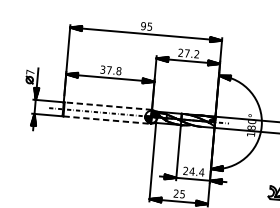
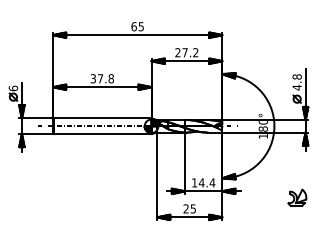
text: (142, 25) -> (133, 26), 95 -> 65
text: (30, 72) -> (13, 88), 7 -> 6
line: (108, 106) -> (102, 118), dashed -> solid
line: (106, 120) -> (102, 134), dashed -> solid
text: (185, 170) -> (194, 182), 24.4 -> 14.4

